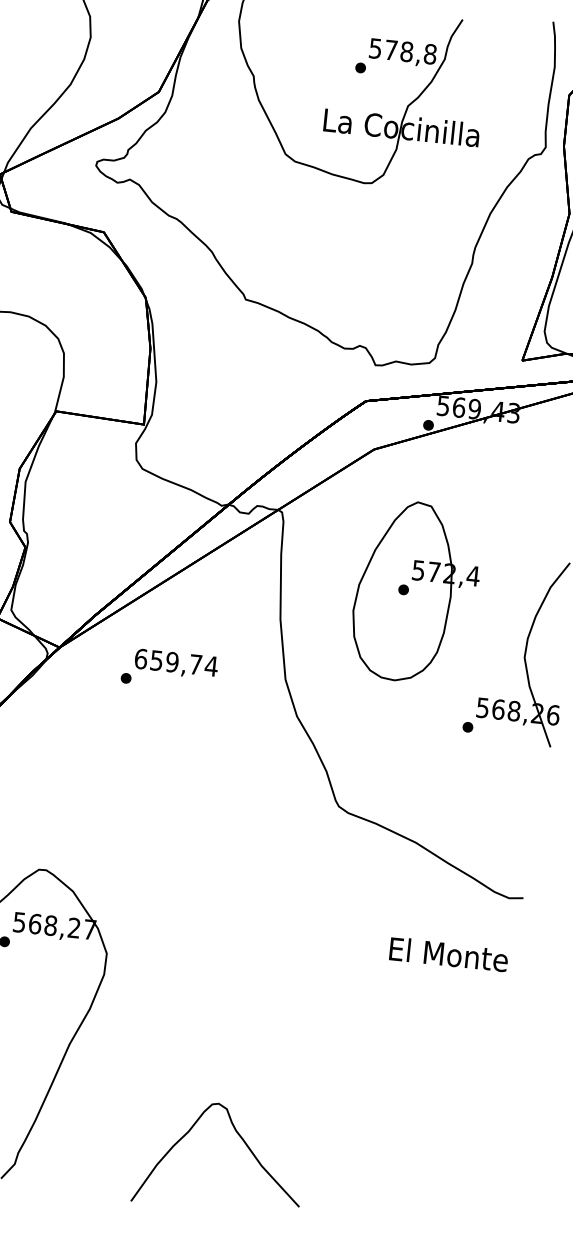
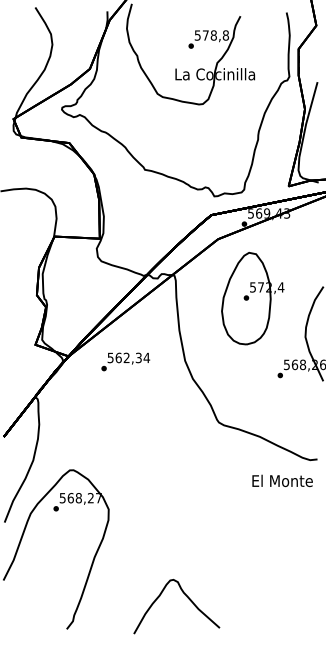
part: (415, 591) -> (252, 298), moved
text: (168, 660) -> (124, 357), 659,74 -> 562,34
text: (448, 953) -> (282, 480), moved

